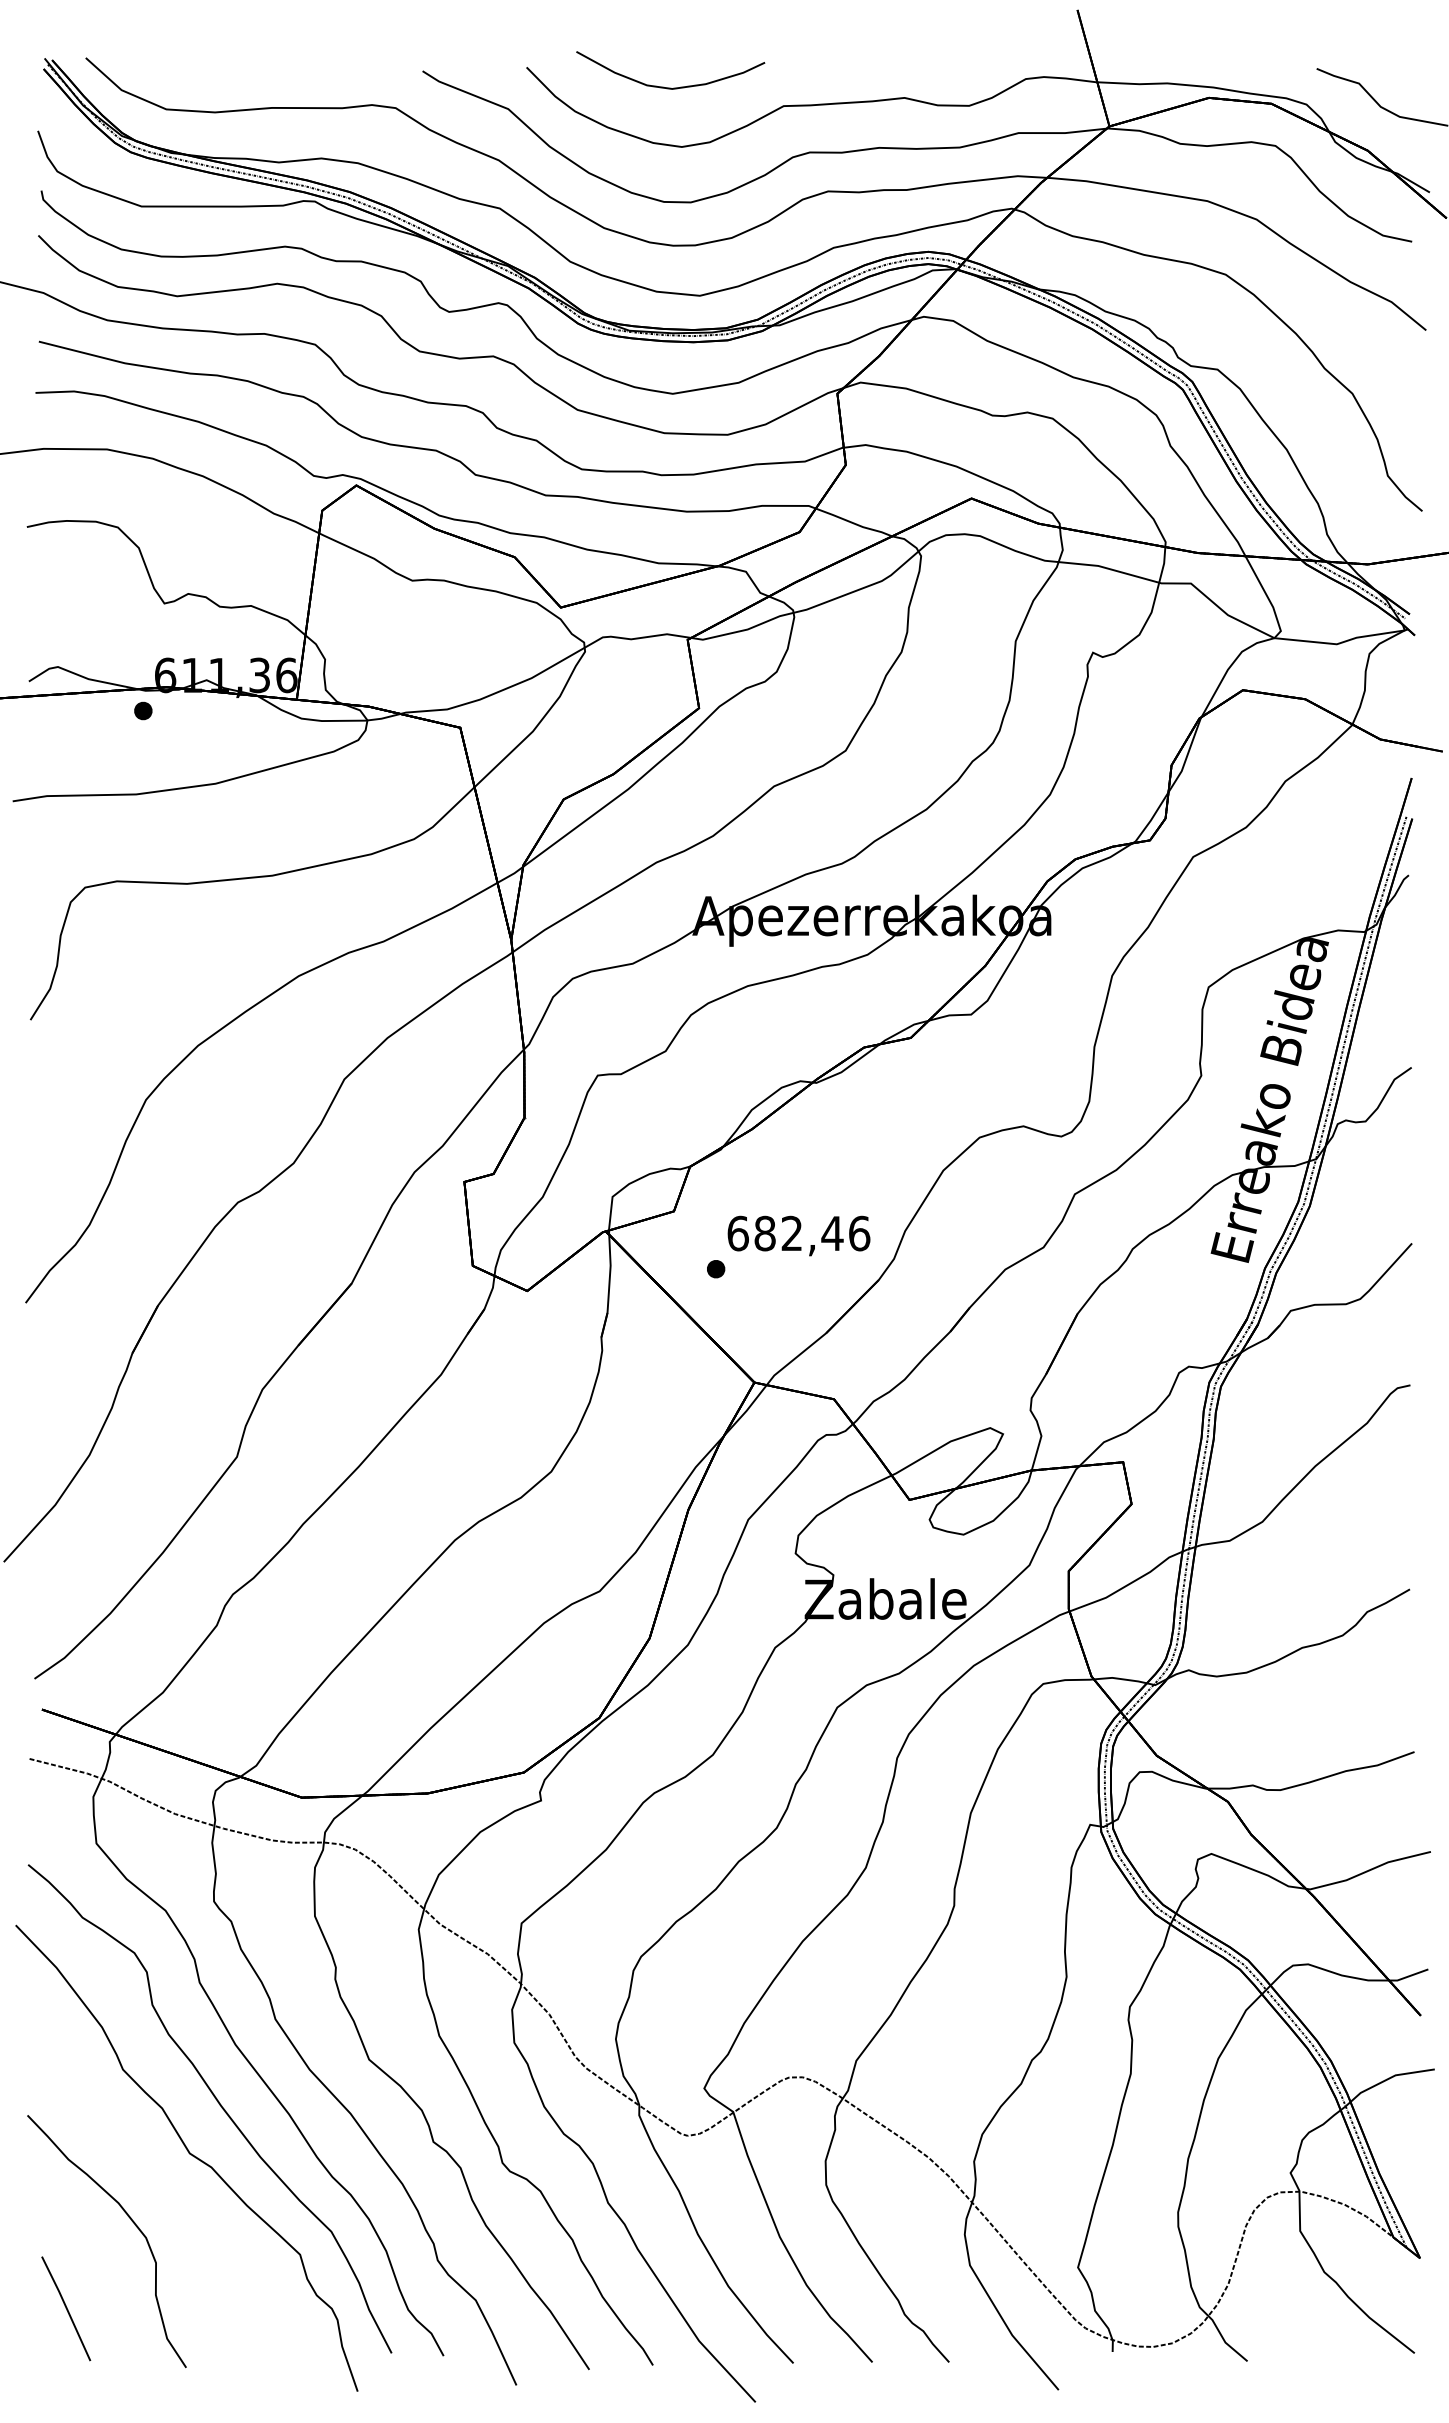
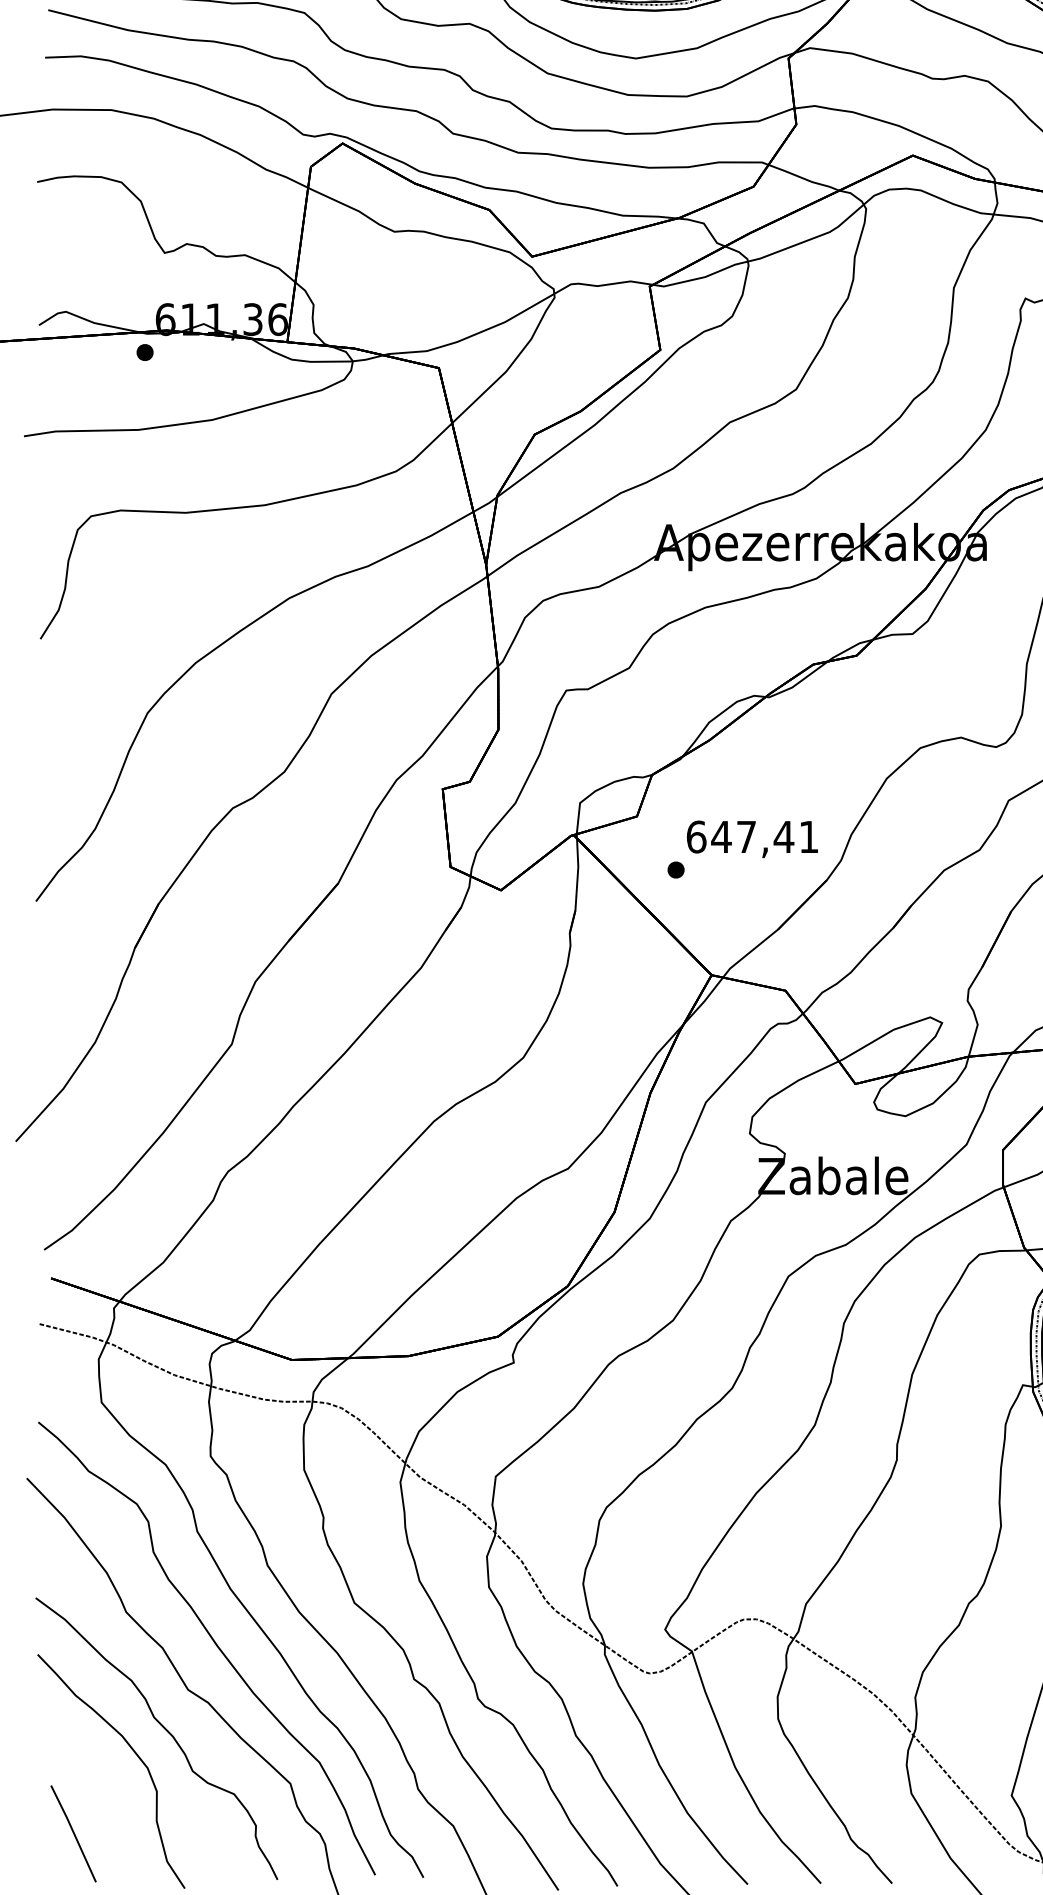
text: (811, 1233) -> (764, 836), 682,46 -> 647,41
curve: (164, 2196) -> (164, 1729), added

